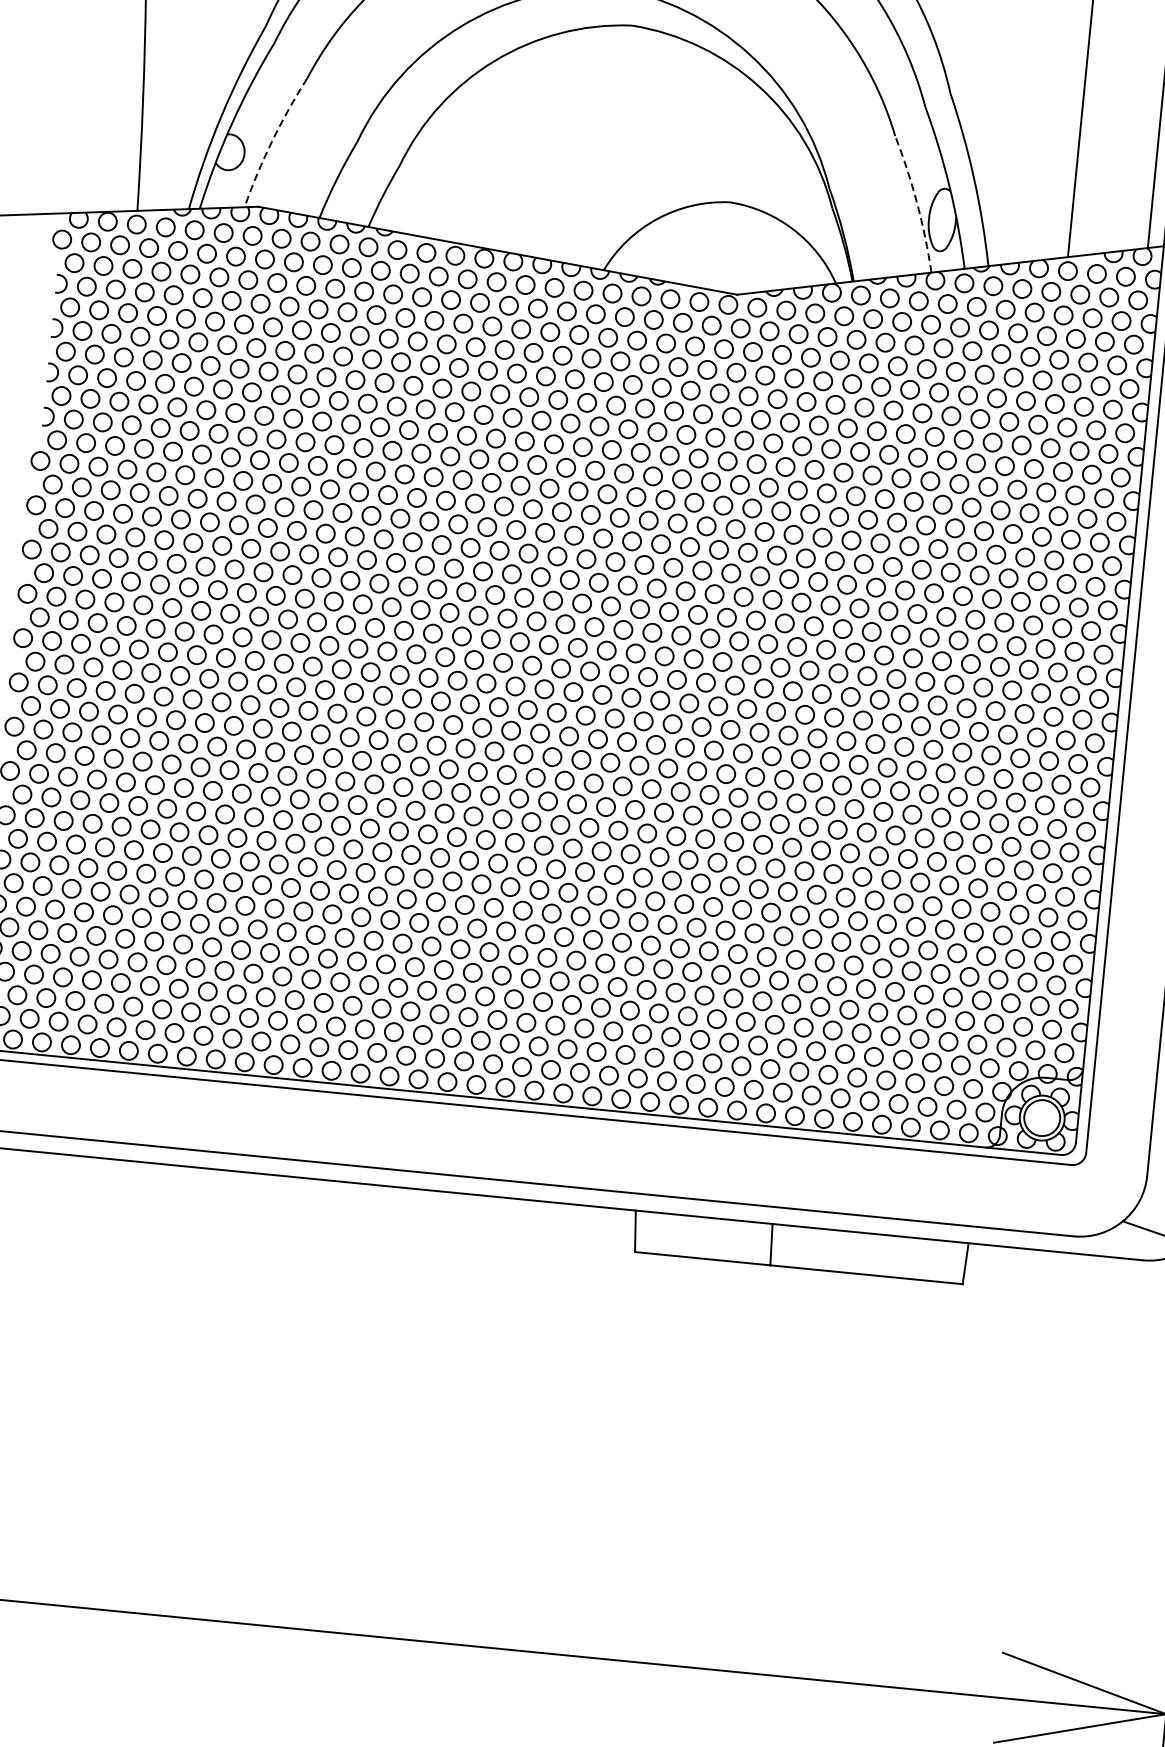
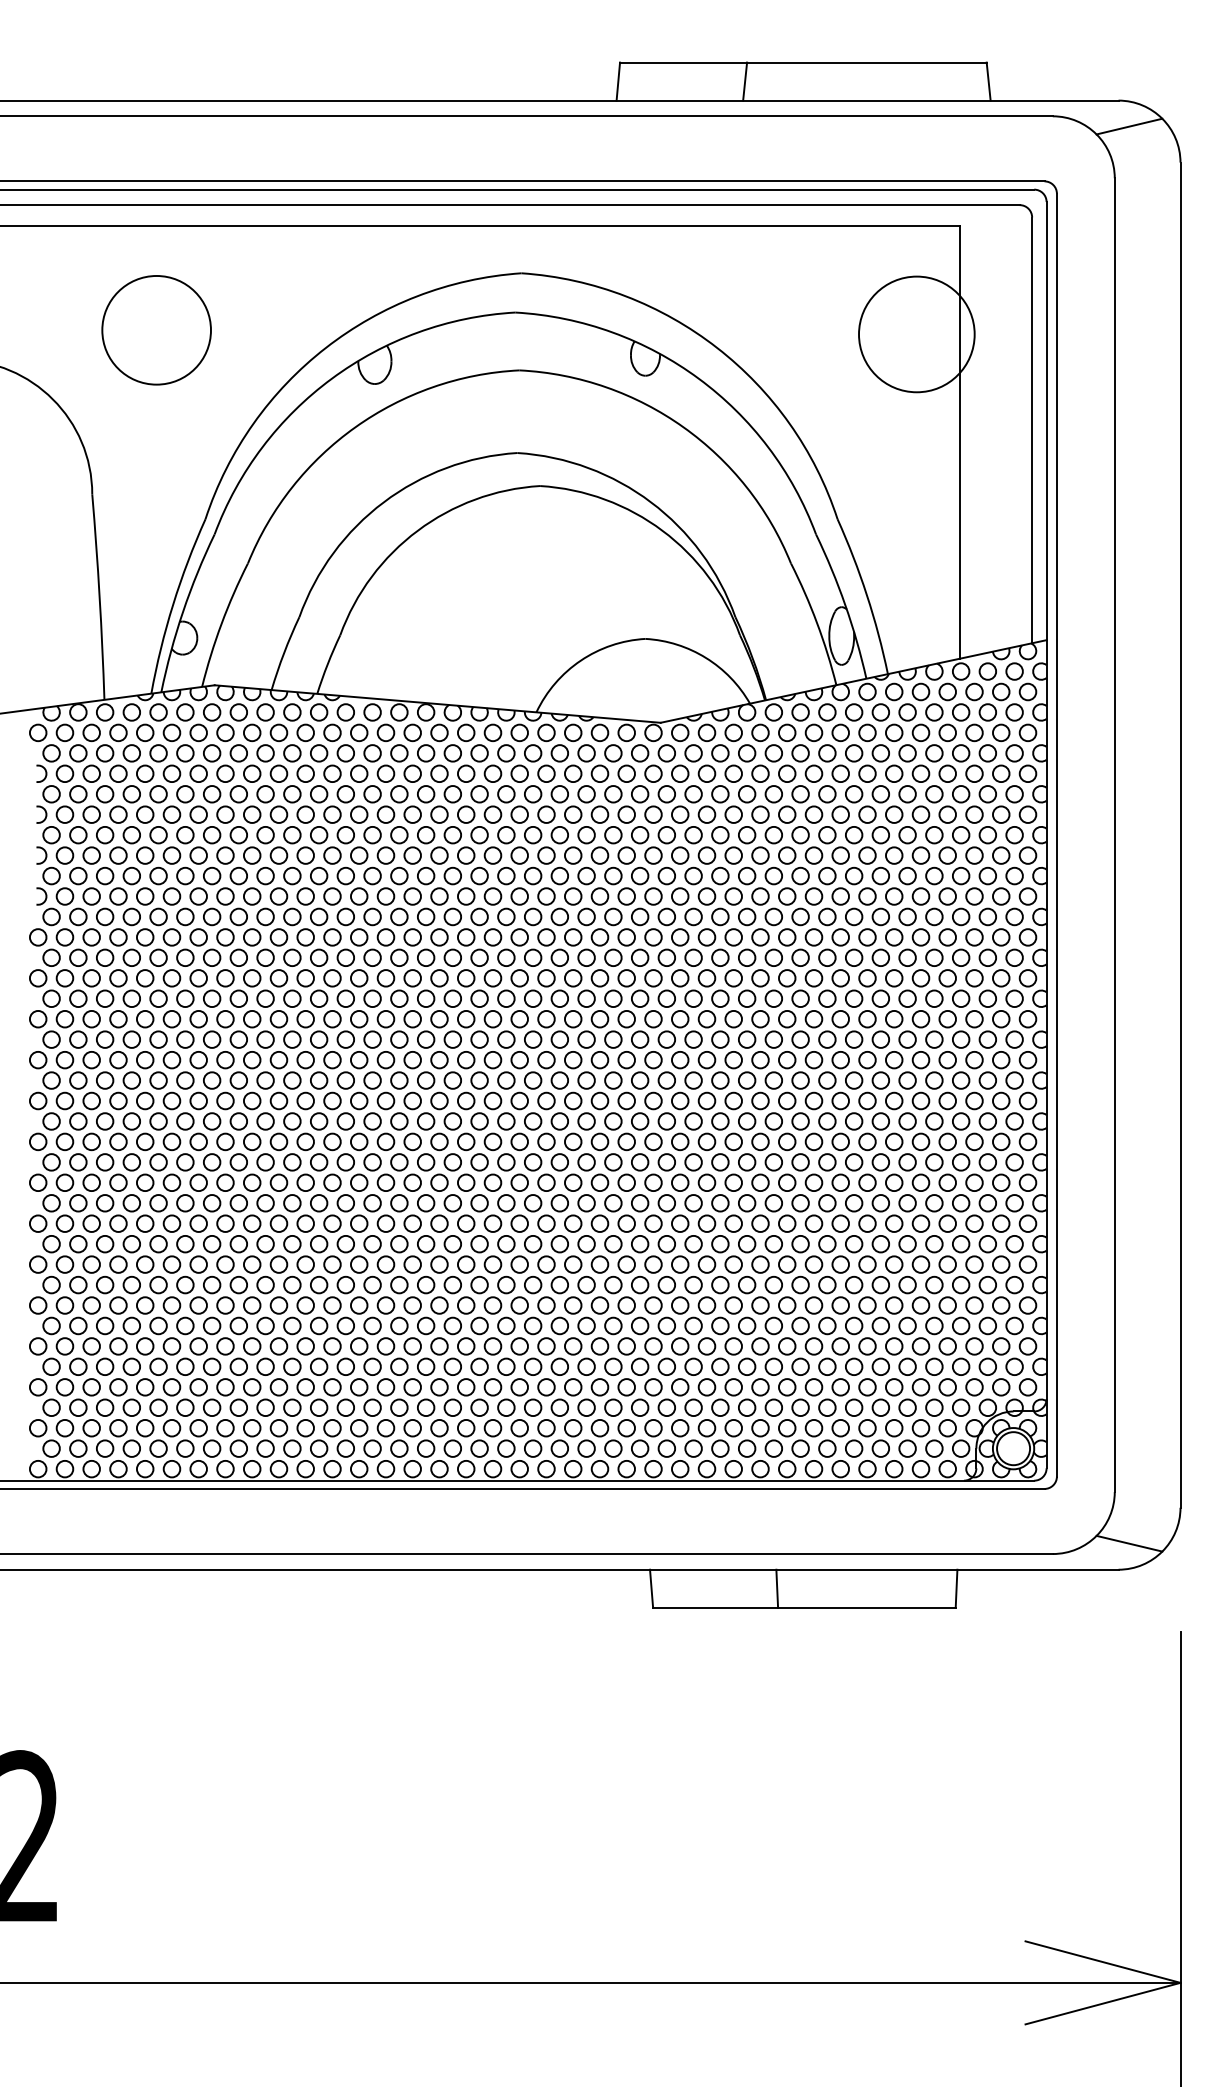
arc: (272, 140) -> (221, 623), dashed -> solid
arc: (917, 203) -> (817, 623), dashed -> solid

